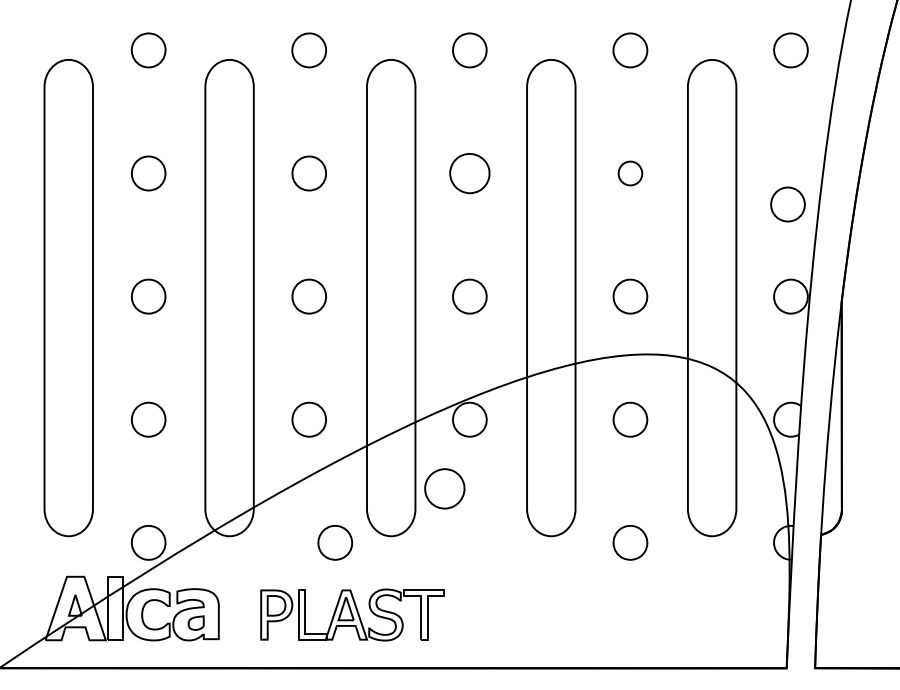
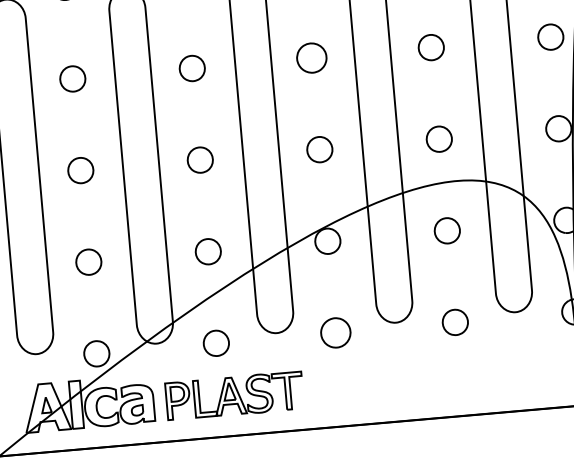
part: (630, 173) -> (431, 47), size x1.43
part: (787, 204) -> (550, 37), moved
part: (444, 488) -> (335, 332), moved
part: (335, 542) -> (216, 343), moved
part: (352, 614) -> (234, 395), moved

